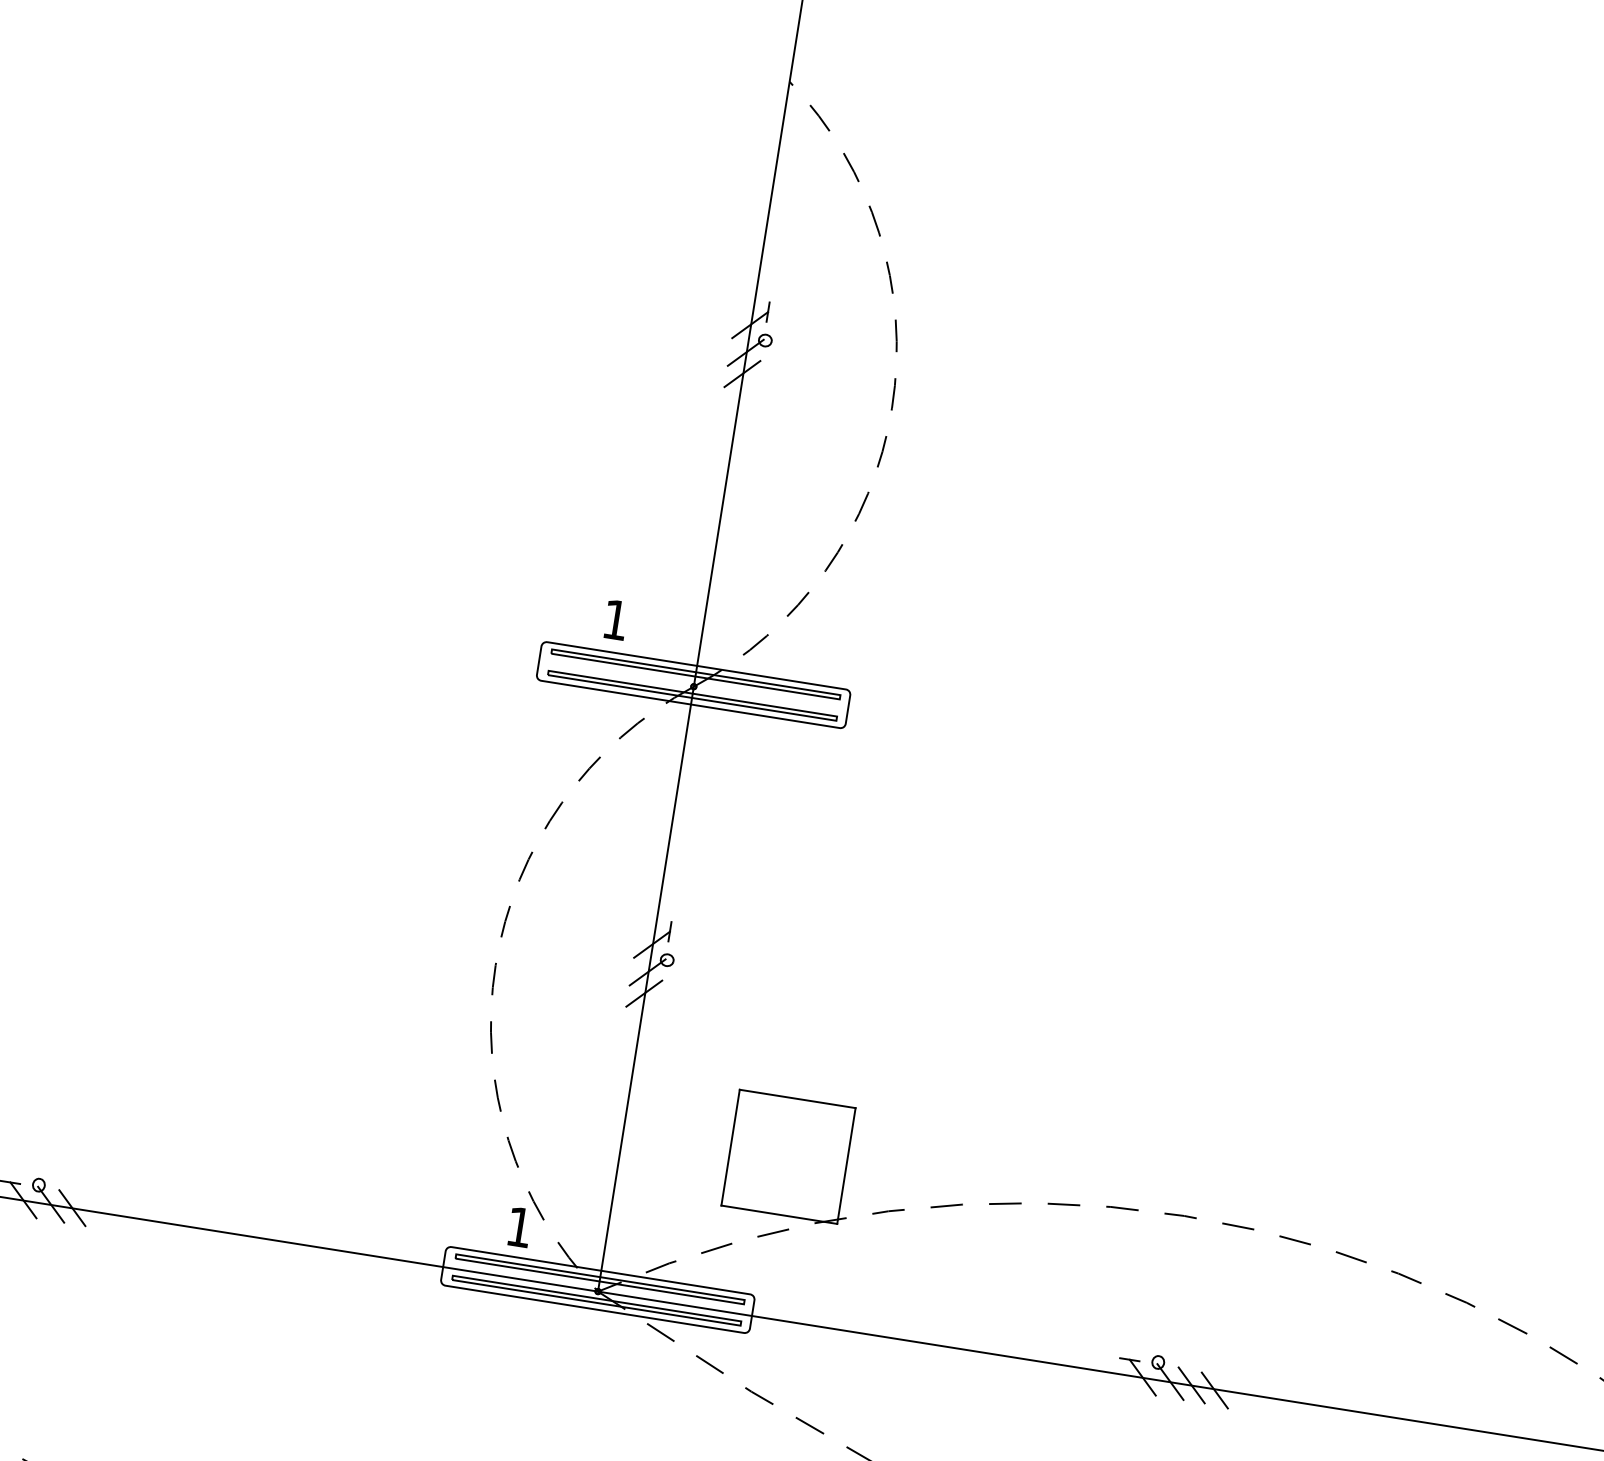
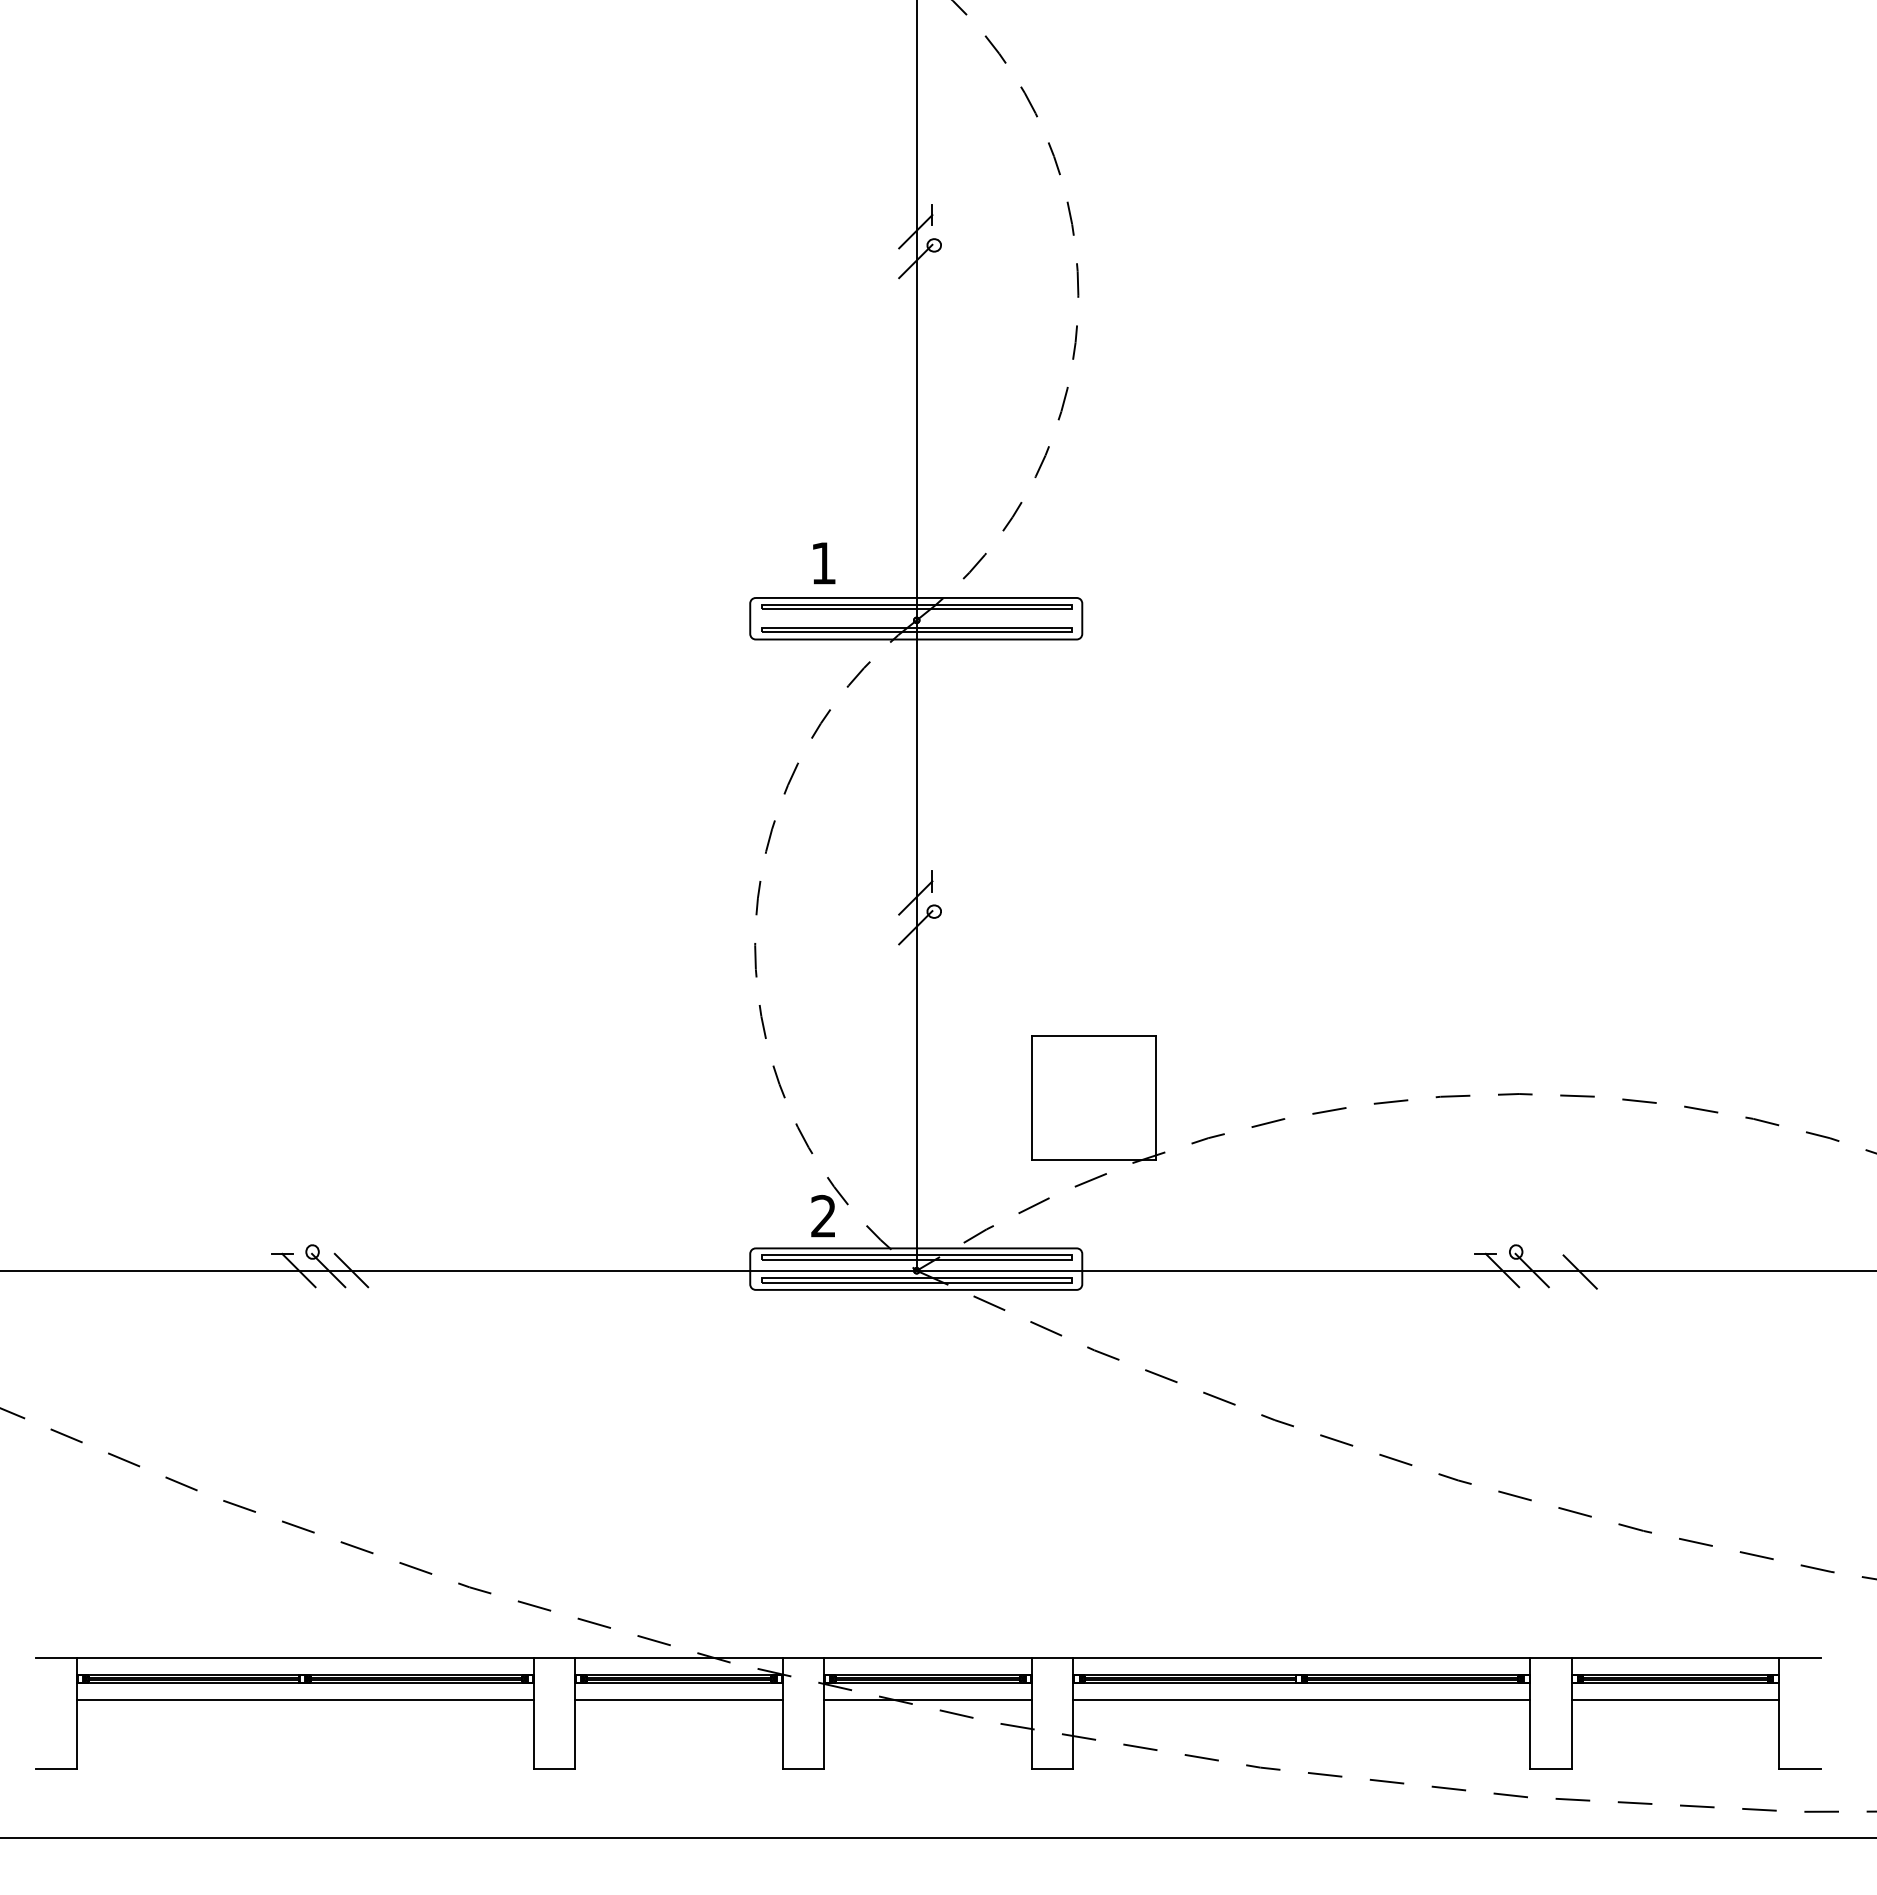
line: (742, 373) -> (915, 283), removed
line: (644, 993) -> (915, 950), removed
text: (519, 1226) -> (823, 1215), 1 -> 2
line: (1191, 1385) -> (1554, 1270), removed

